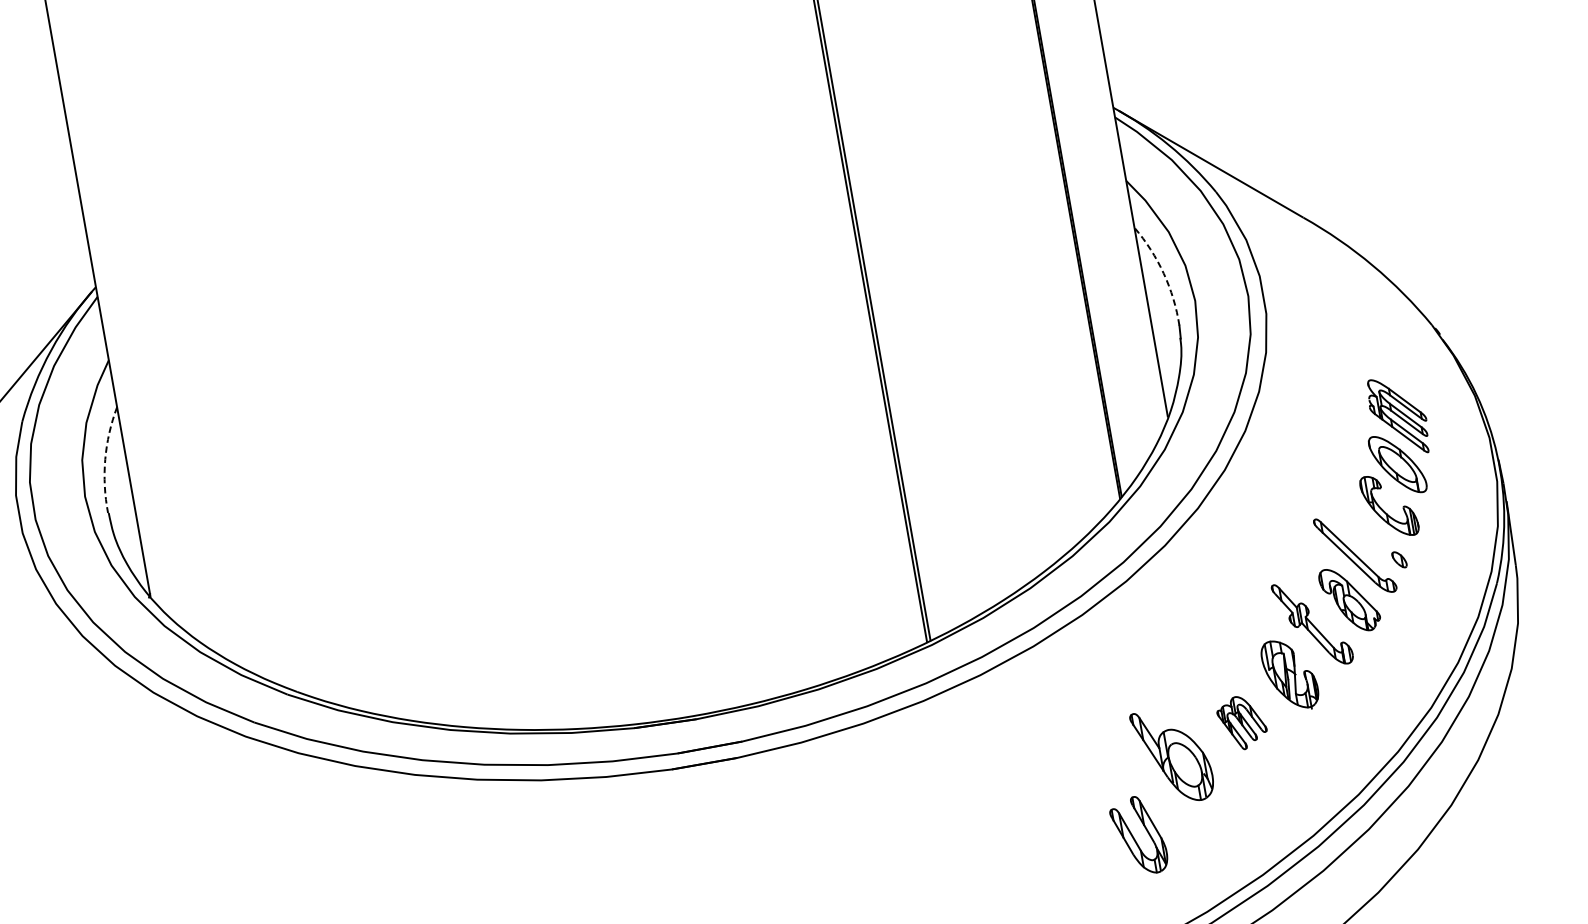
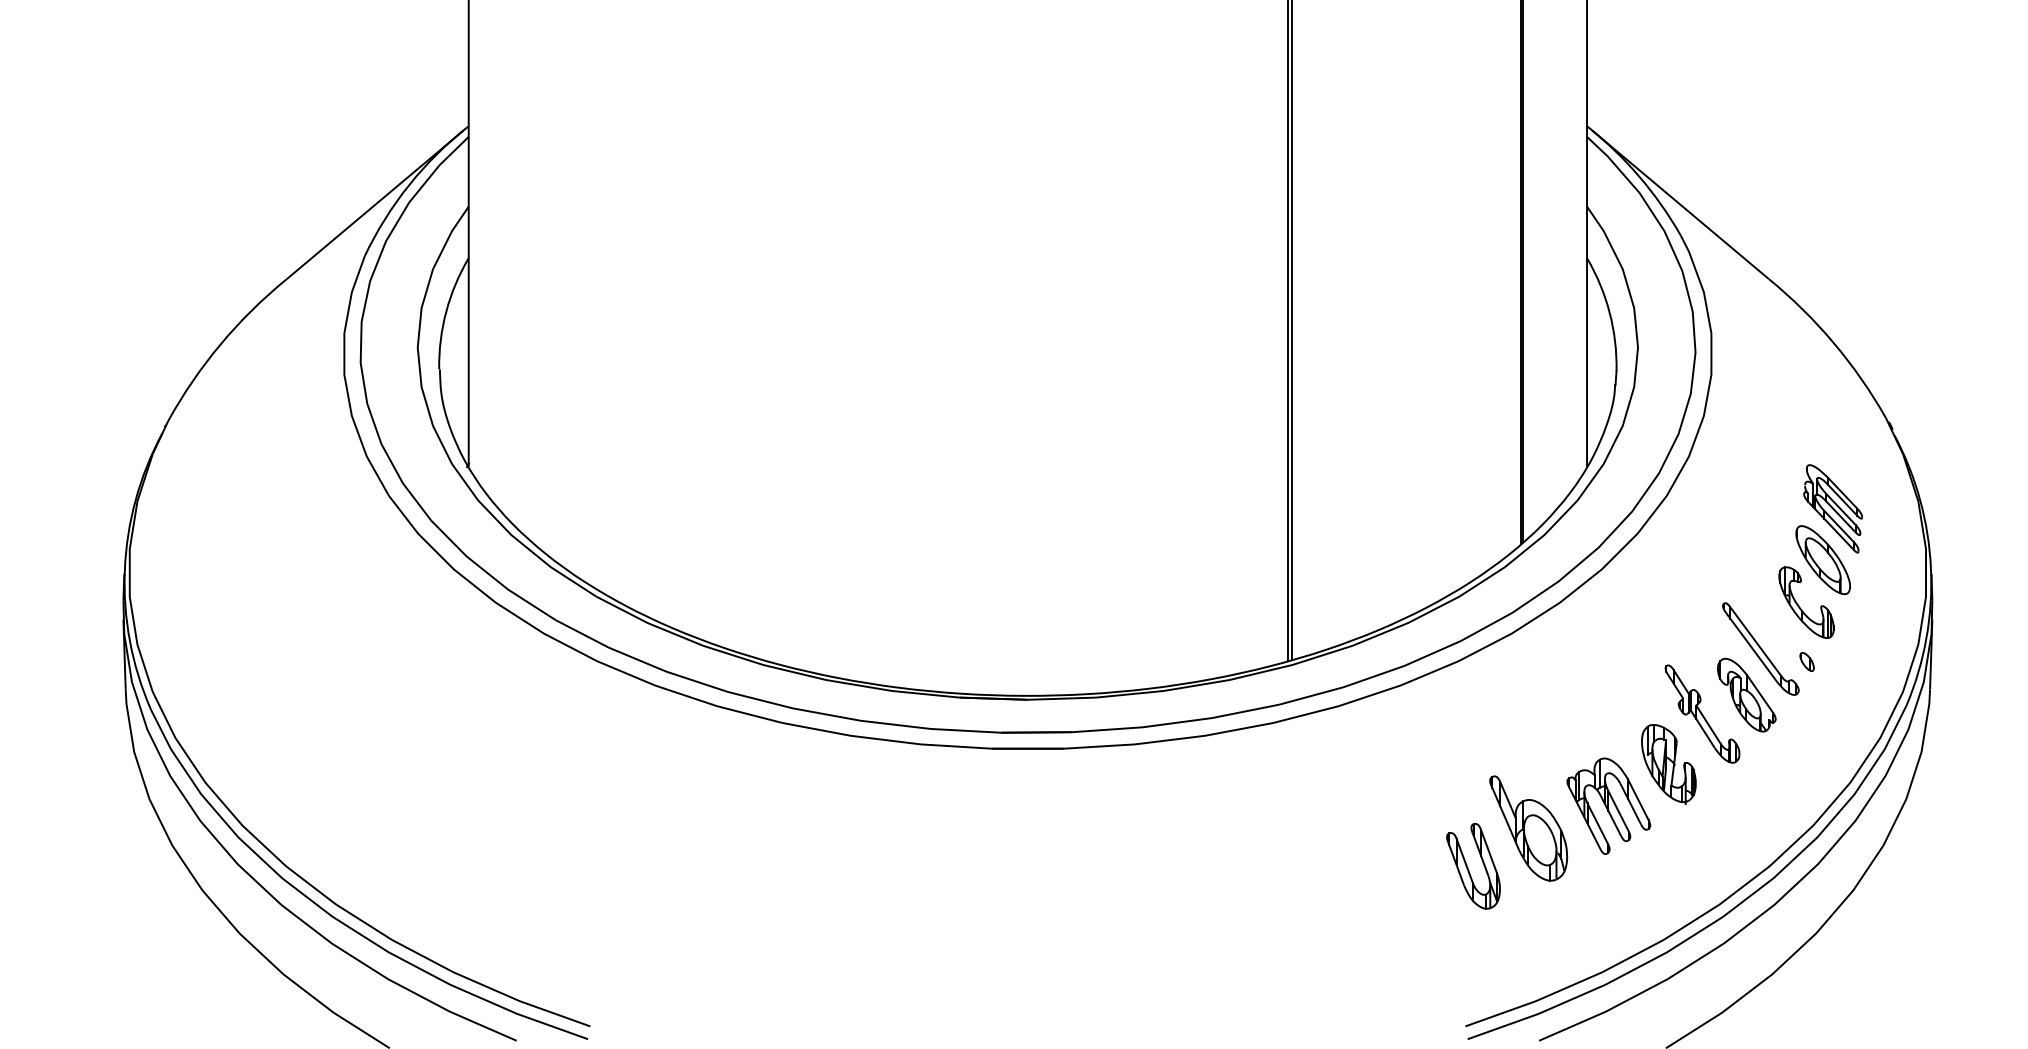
arc: (1163, 273) -> (1609, 312), dashed -> solid
arc: (105, 459) -> (446, 311), dashed -> solid
part: (1241, 722) -> (1608, 805), size x1.67
part: (1139, 836) -> (1473, 866), moved

